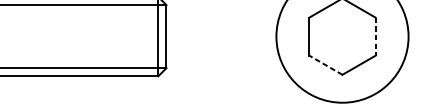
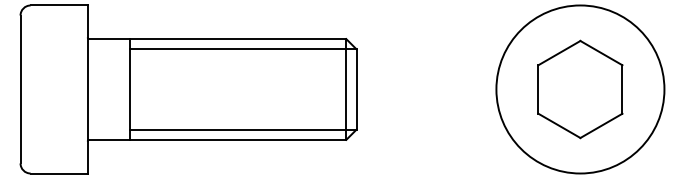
line: (375, 36) -> (622, 89), dashed -> solid
line: (326, 64) -> (559, 125), dashed -> solid

